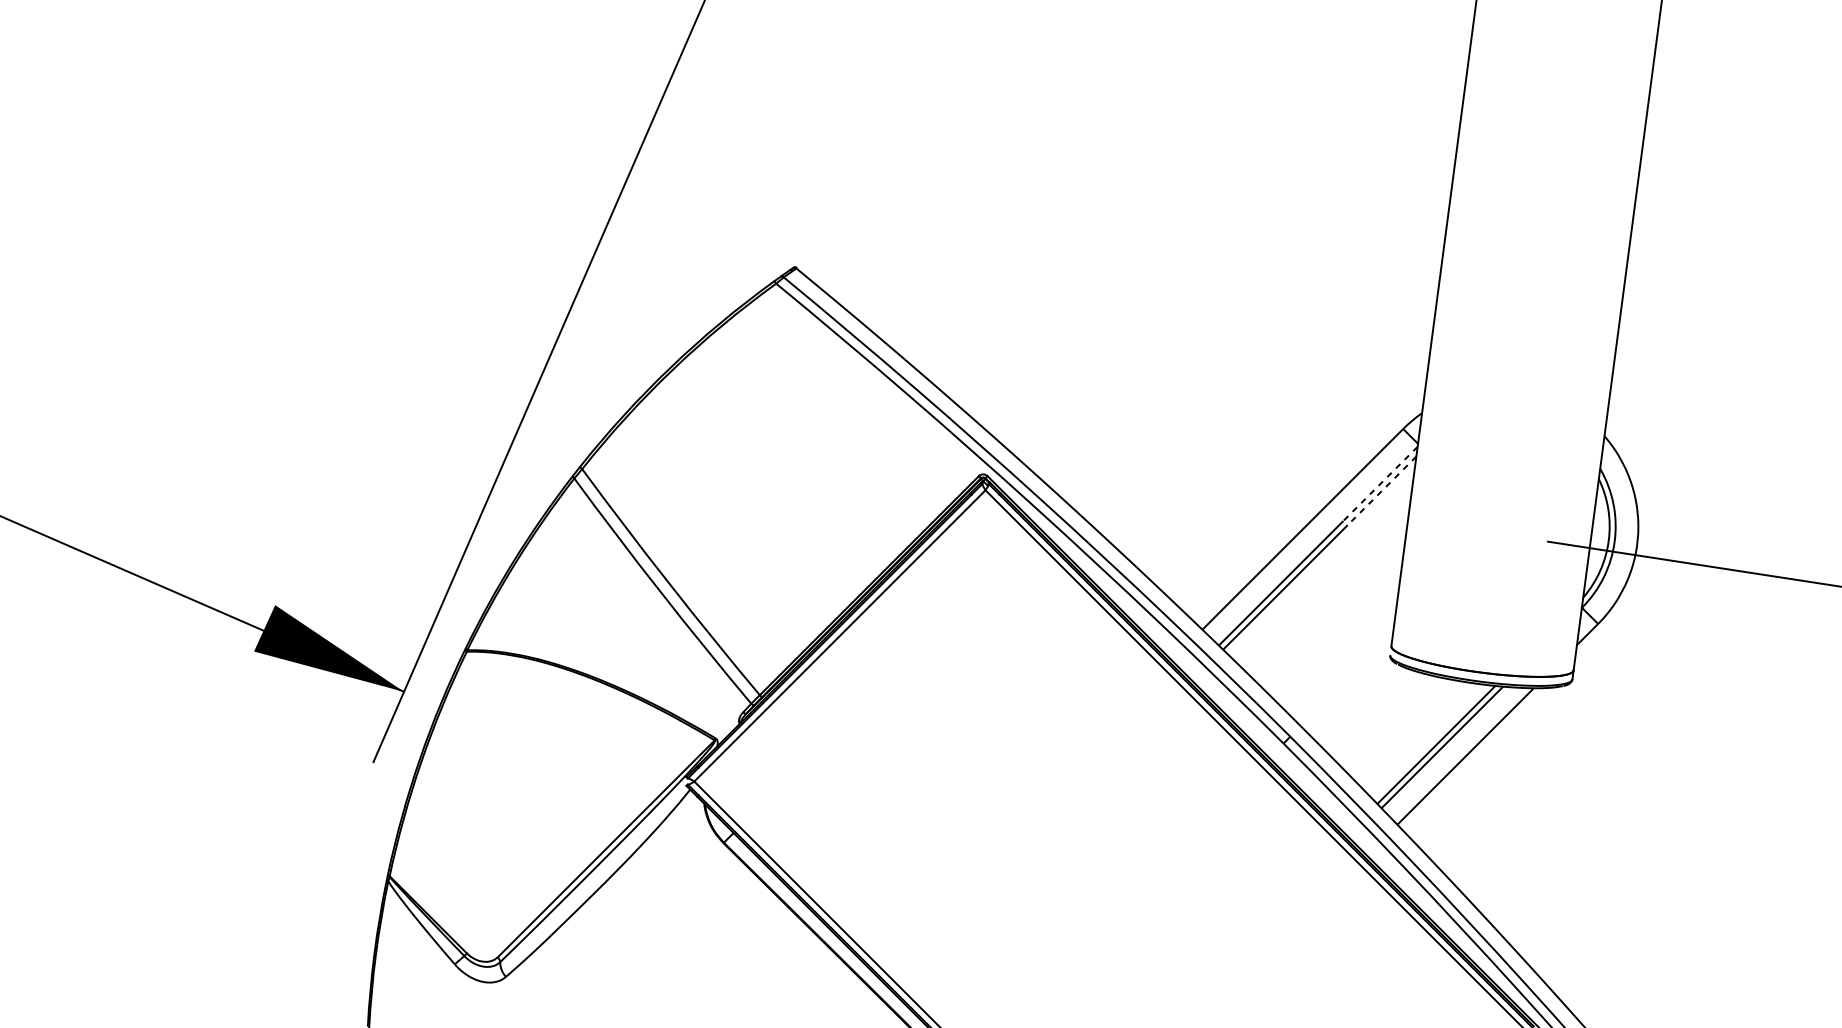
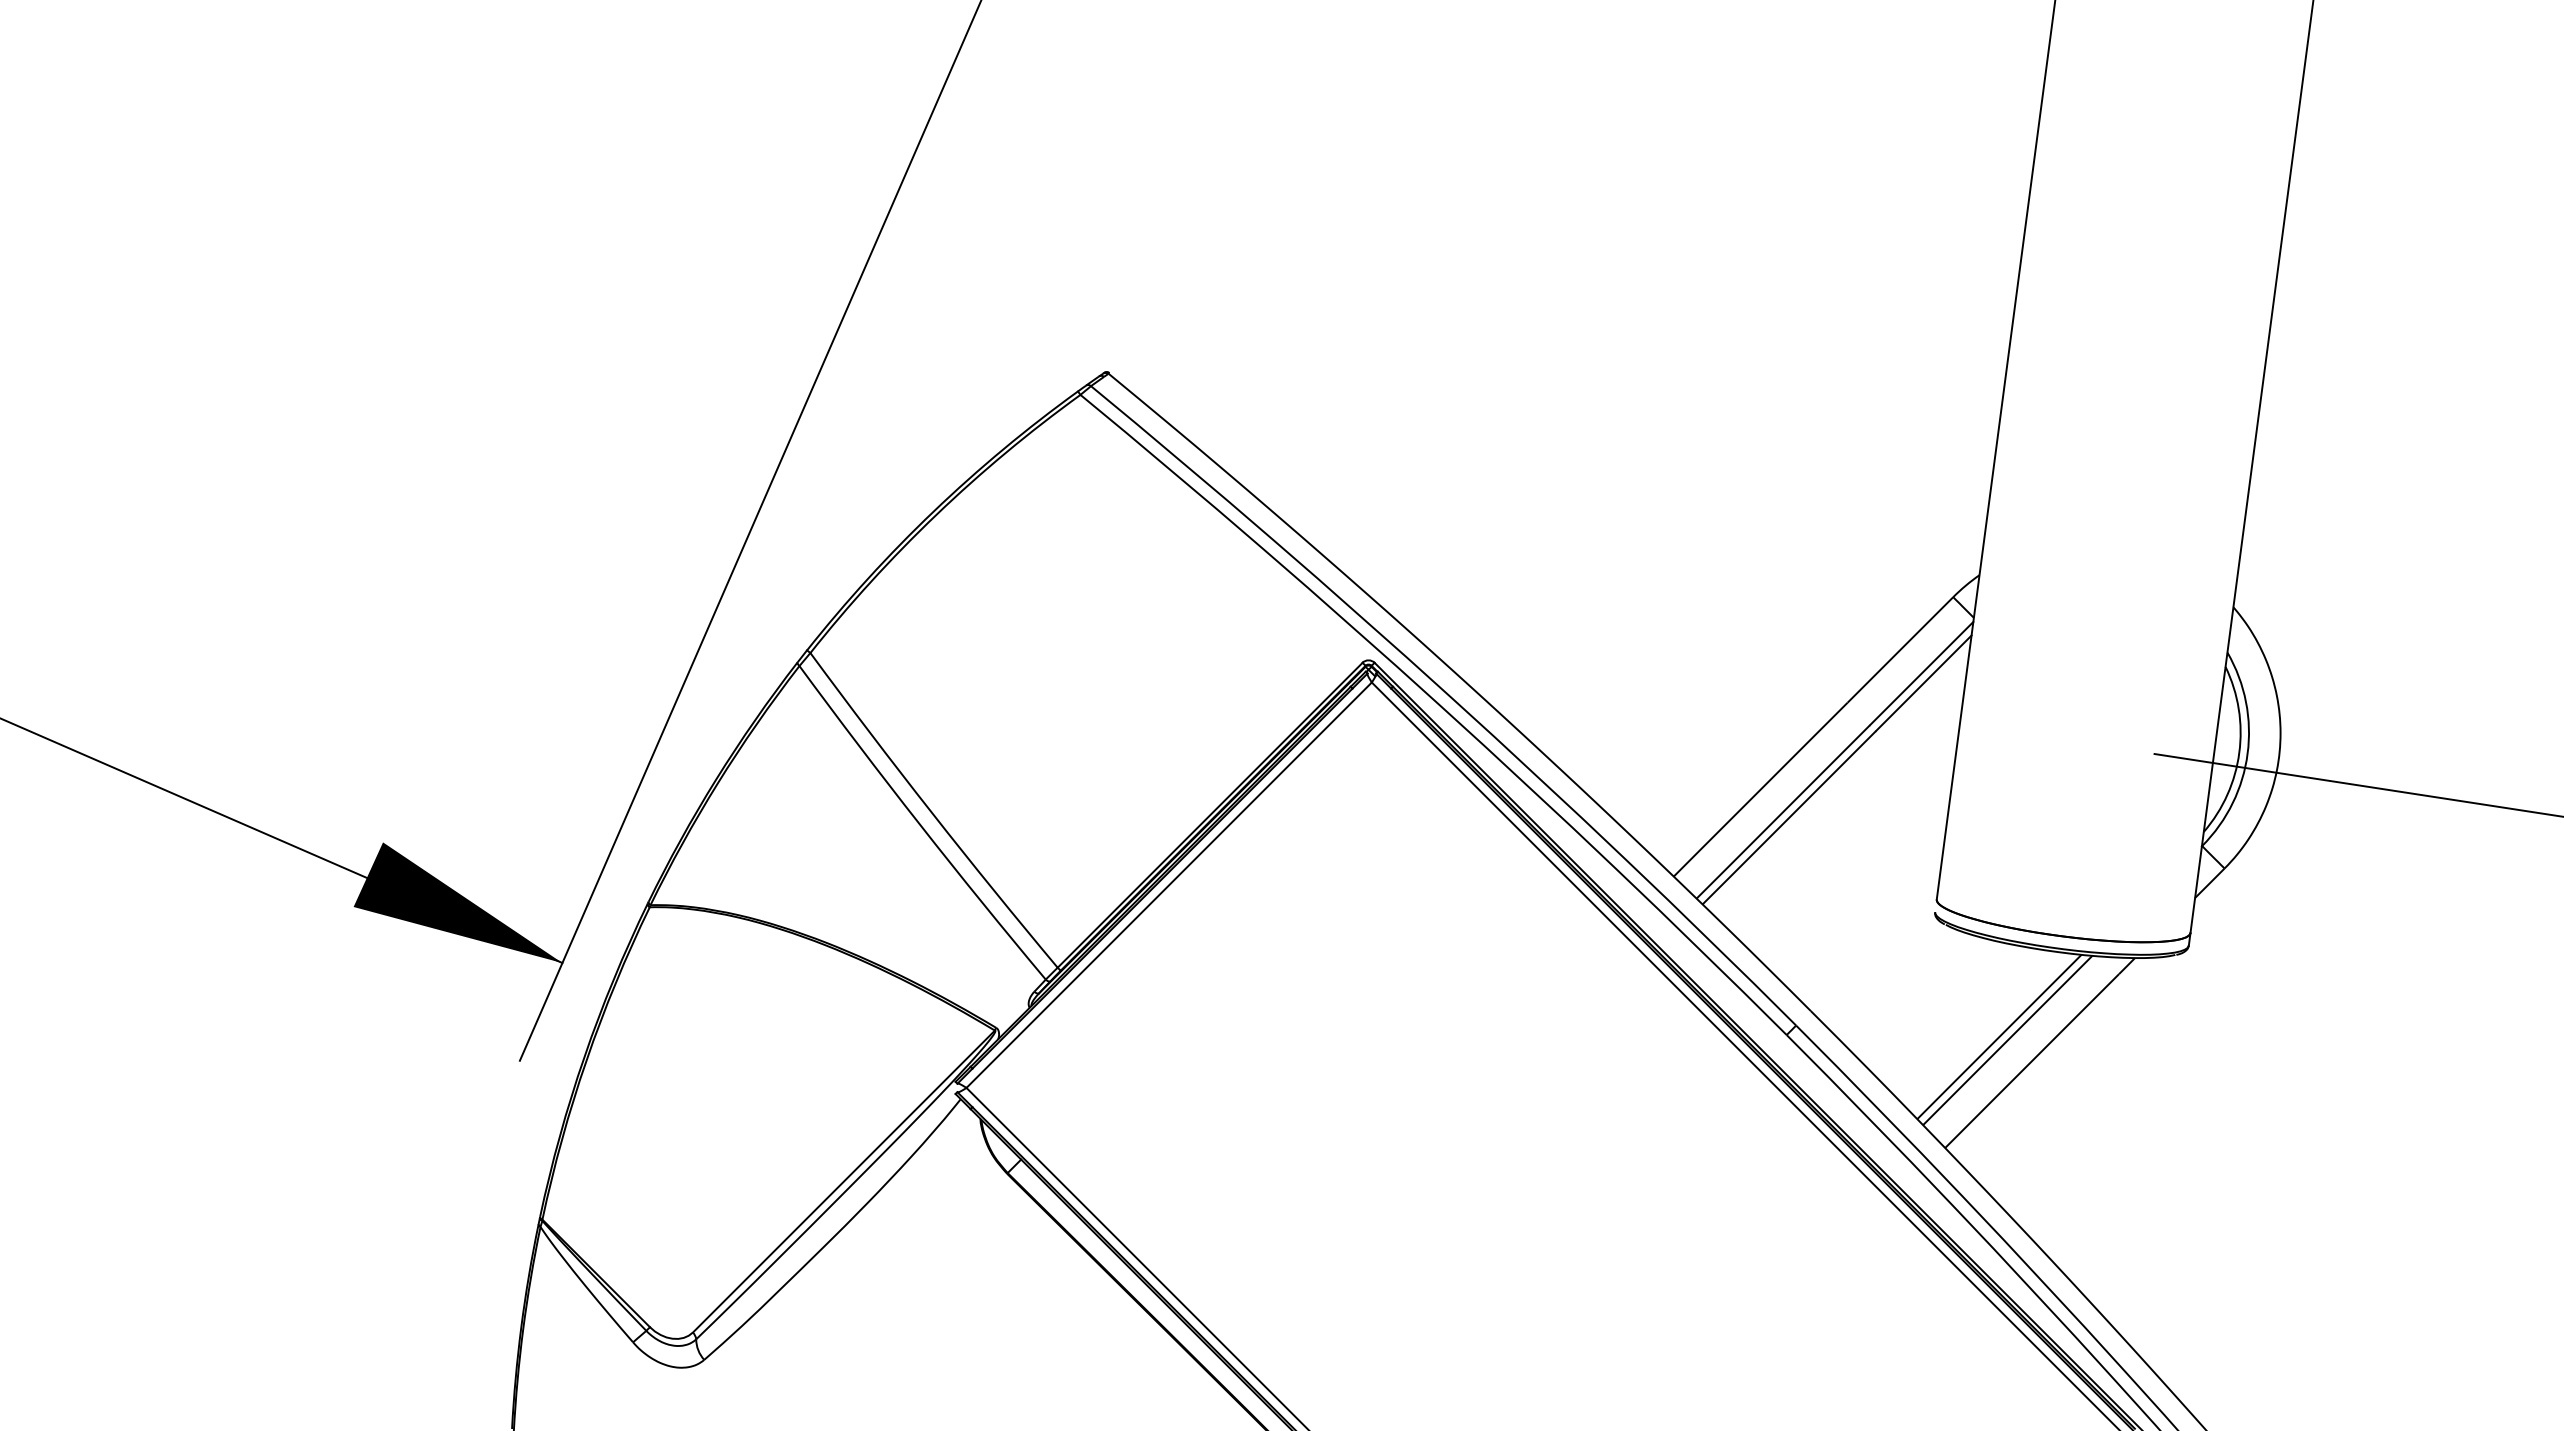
line: (1380, 483) -> (1921, 673), dashed -> solid
line: (1381, 491) -> (1923, 683), dashed -> solid

